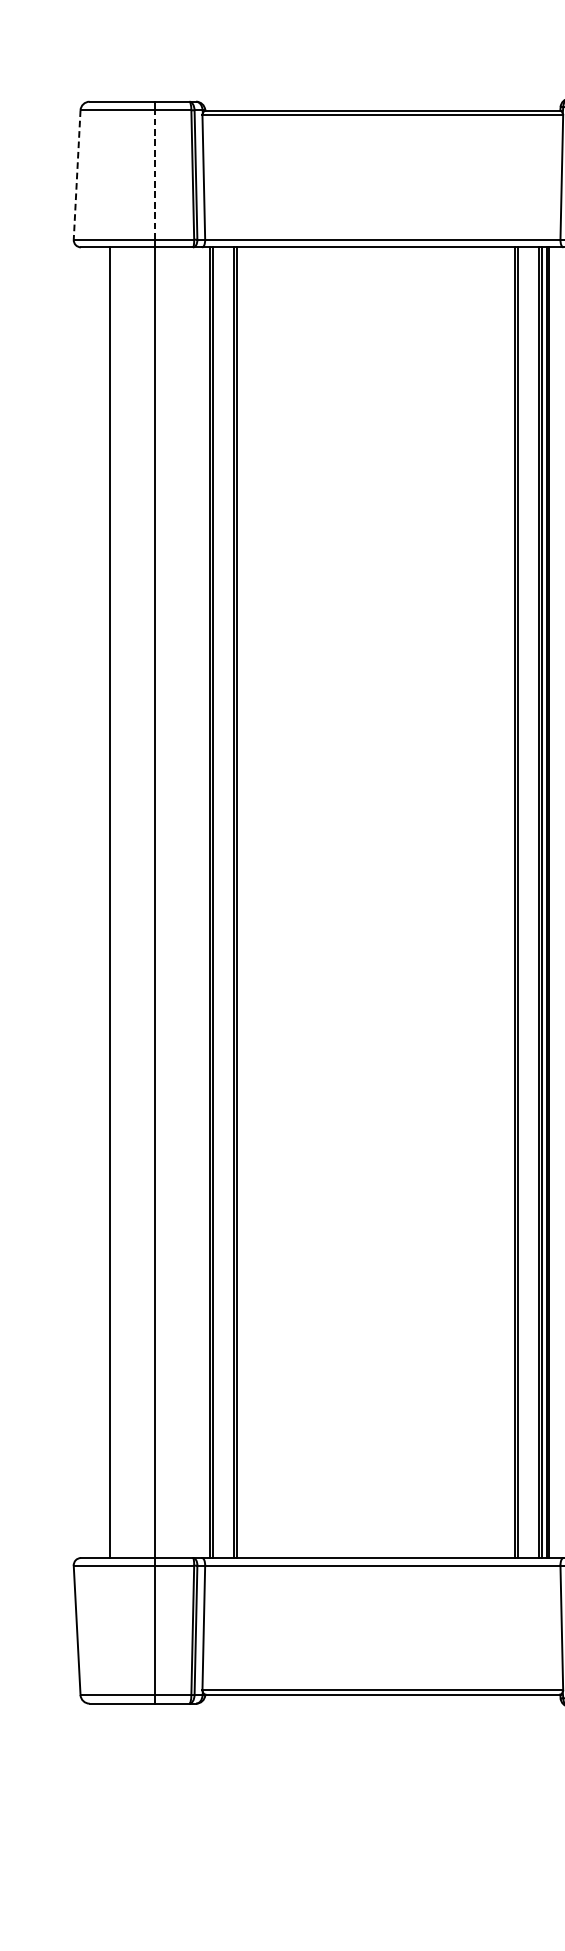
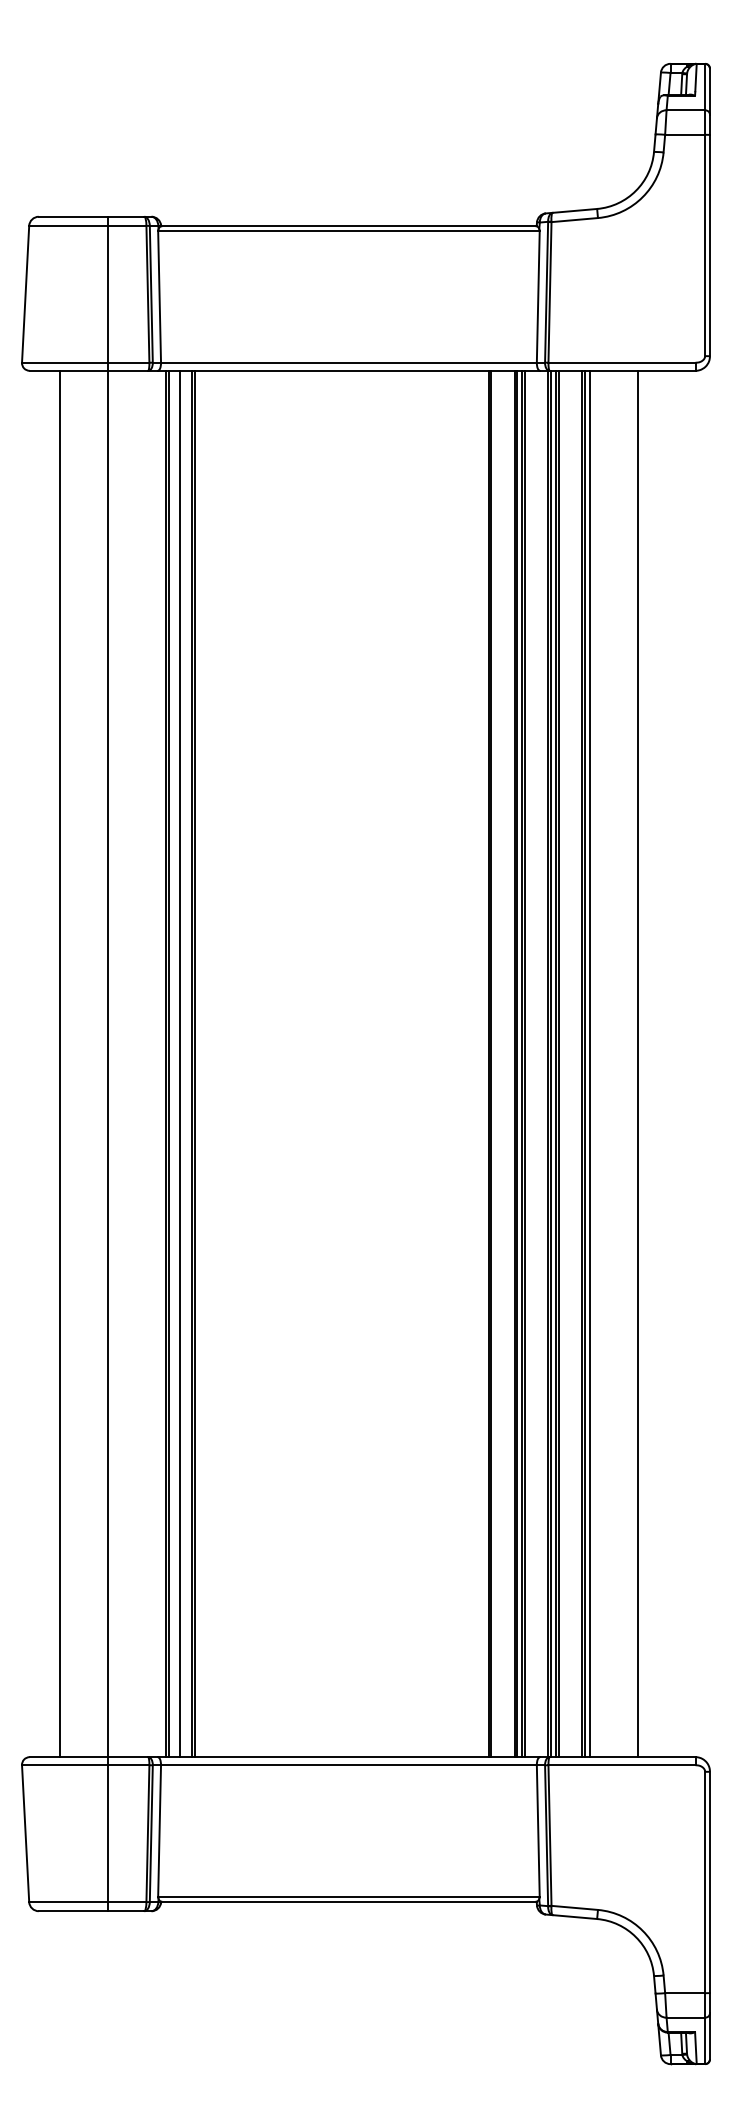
line: (155, 174) -> (108, 293), dashed -> solid
line: (77, 175) -> (25, 294), dashed -> solid
line: (223, 902) -> (180, 1063), added

